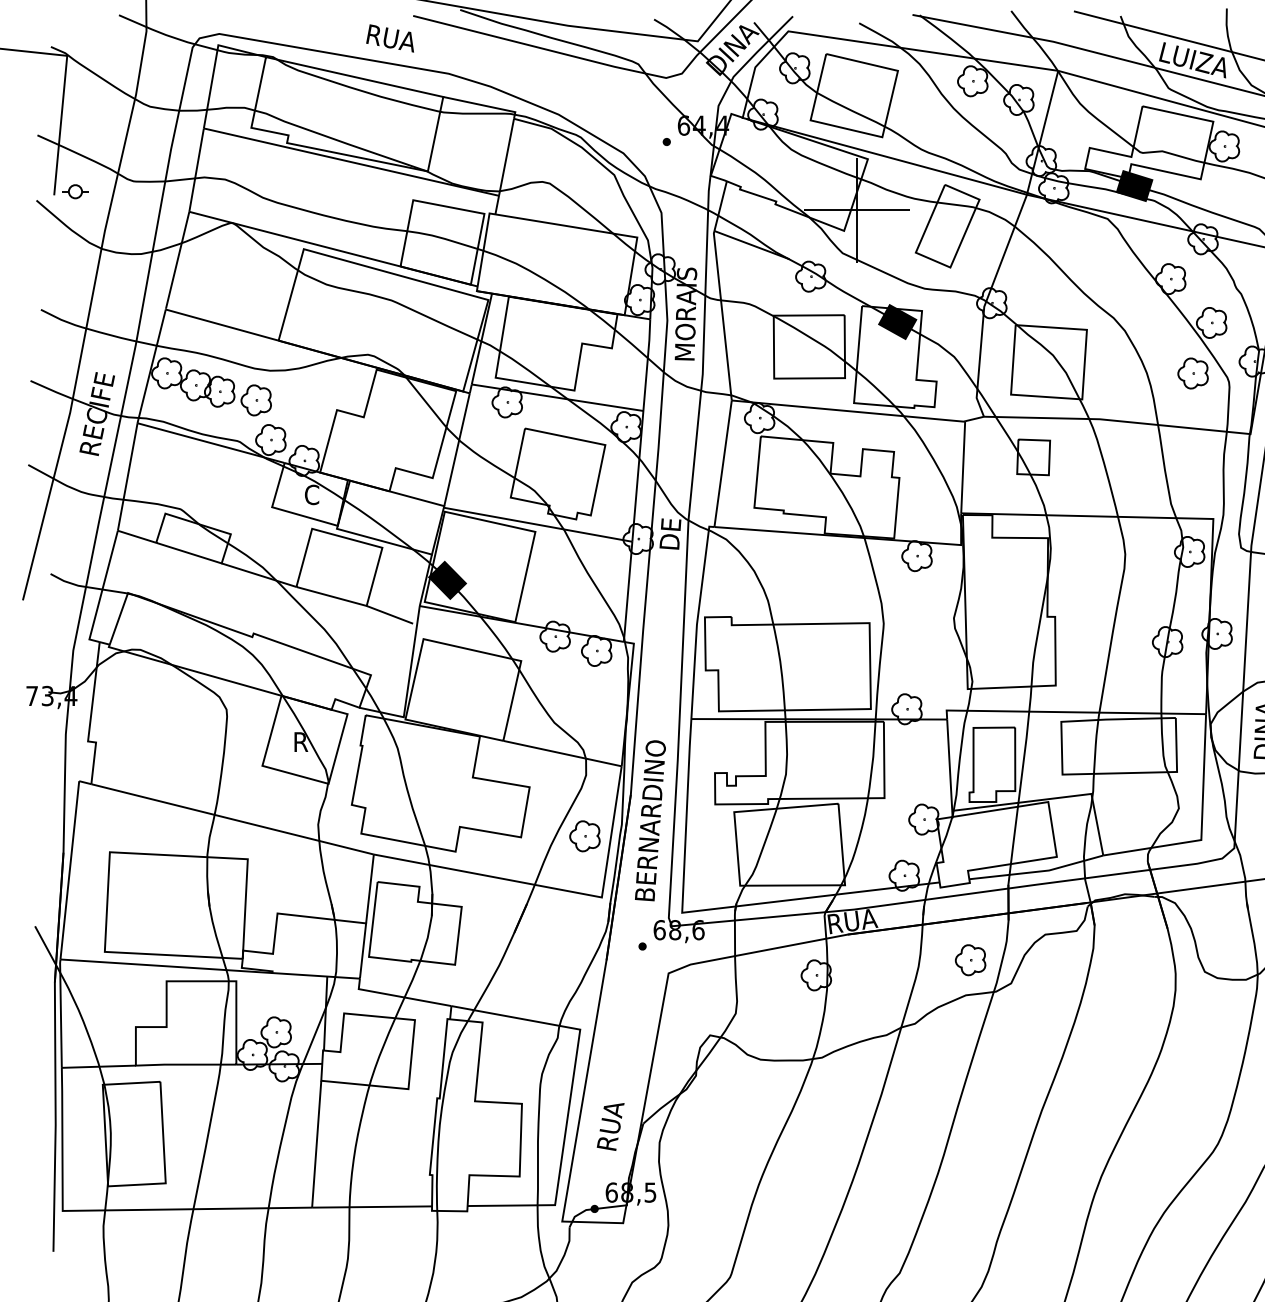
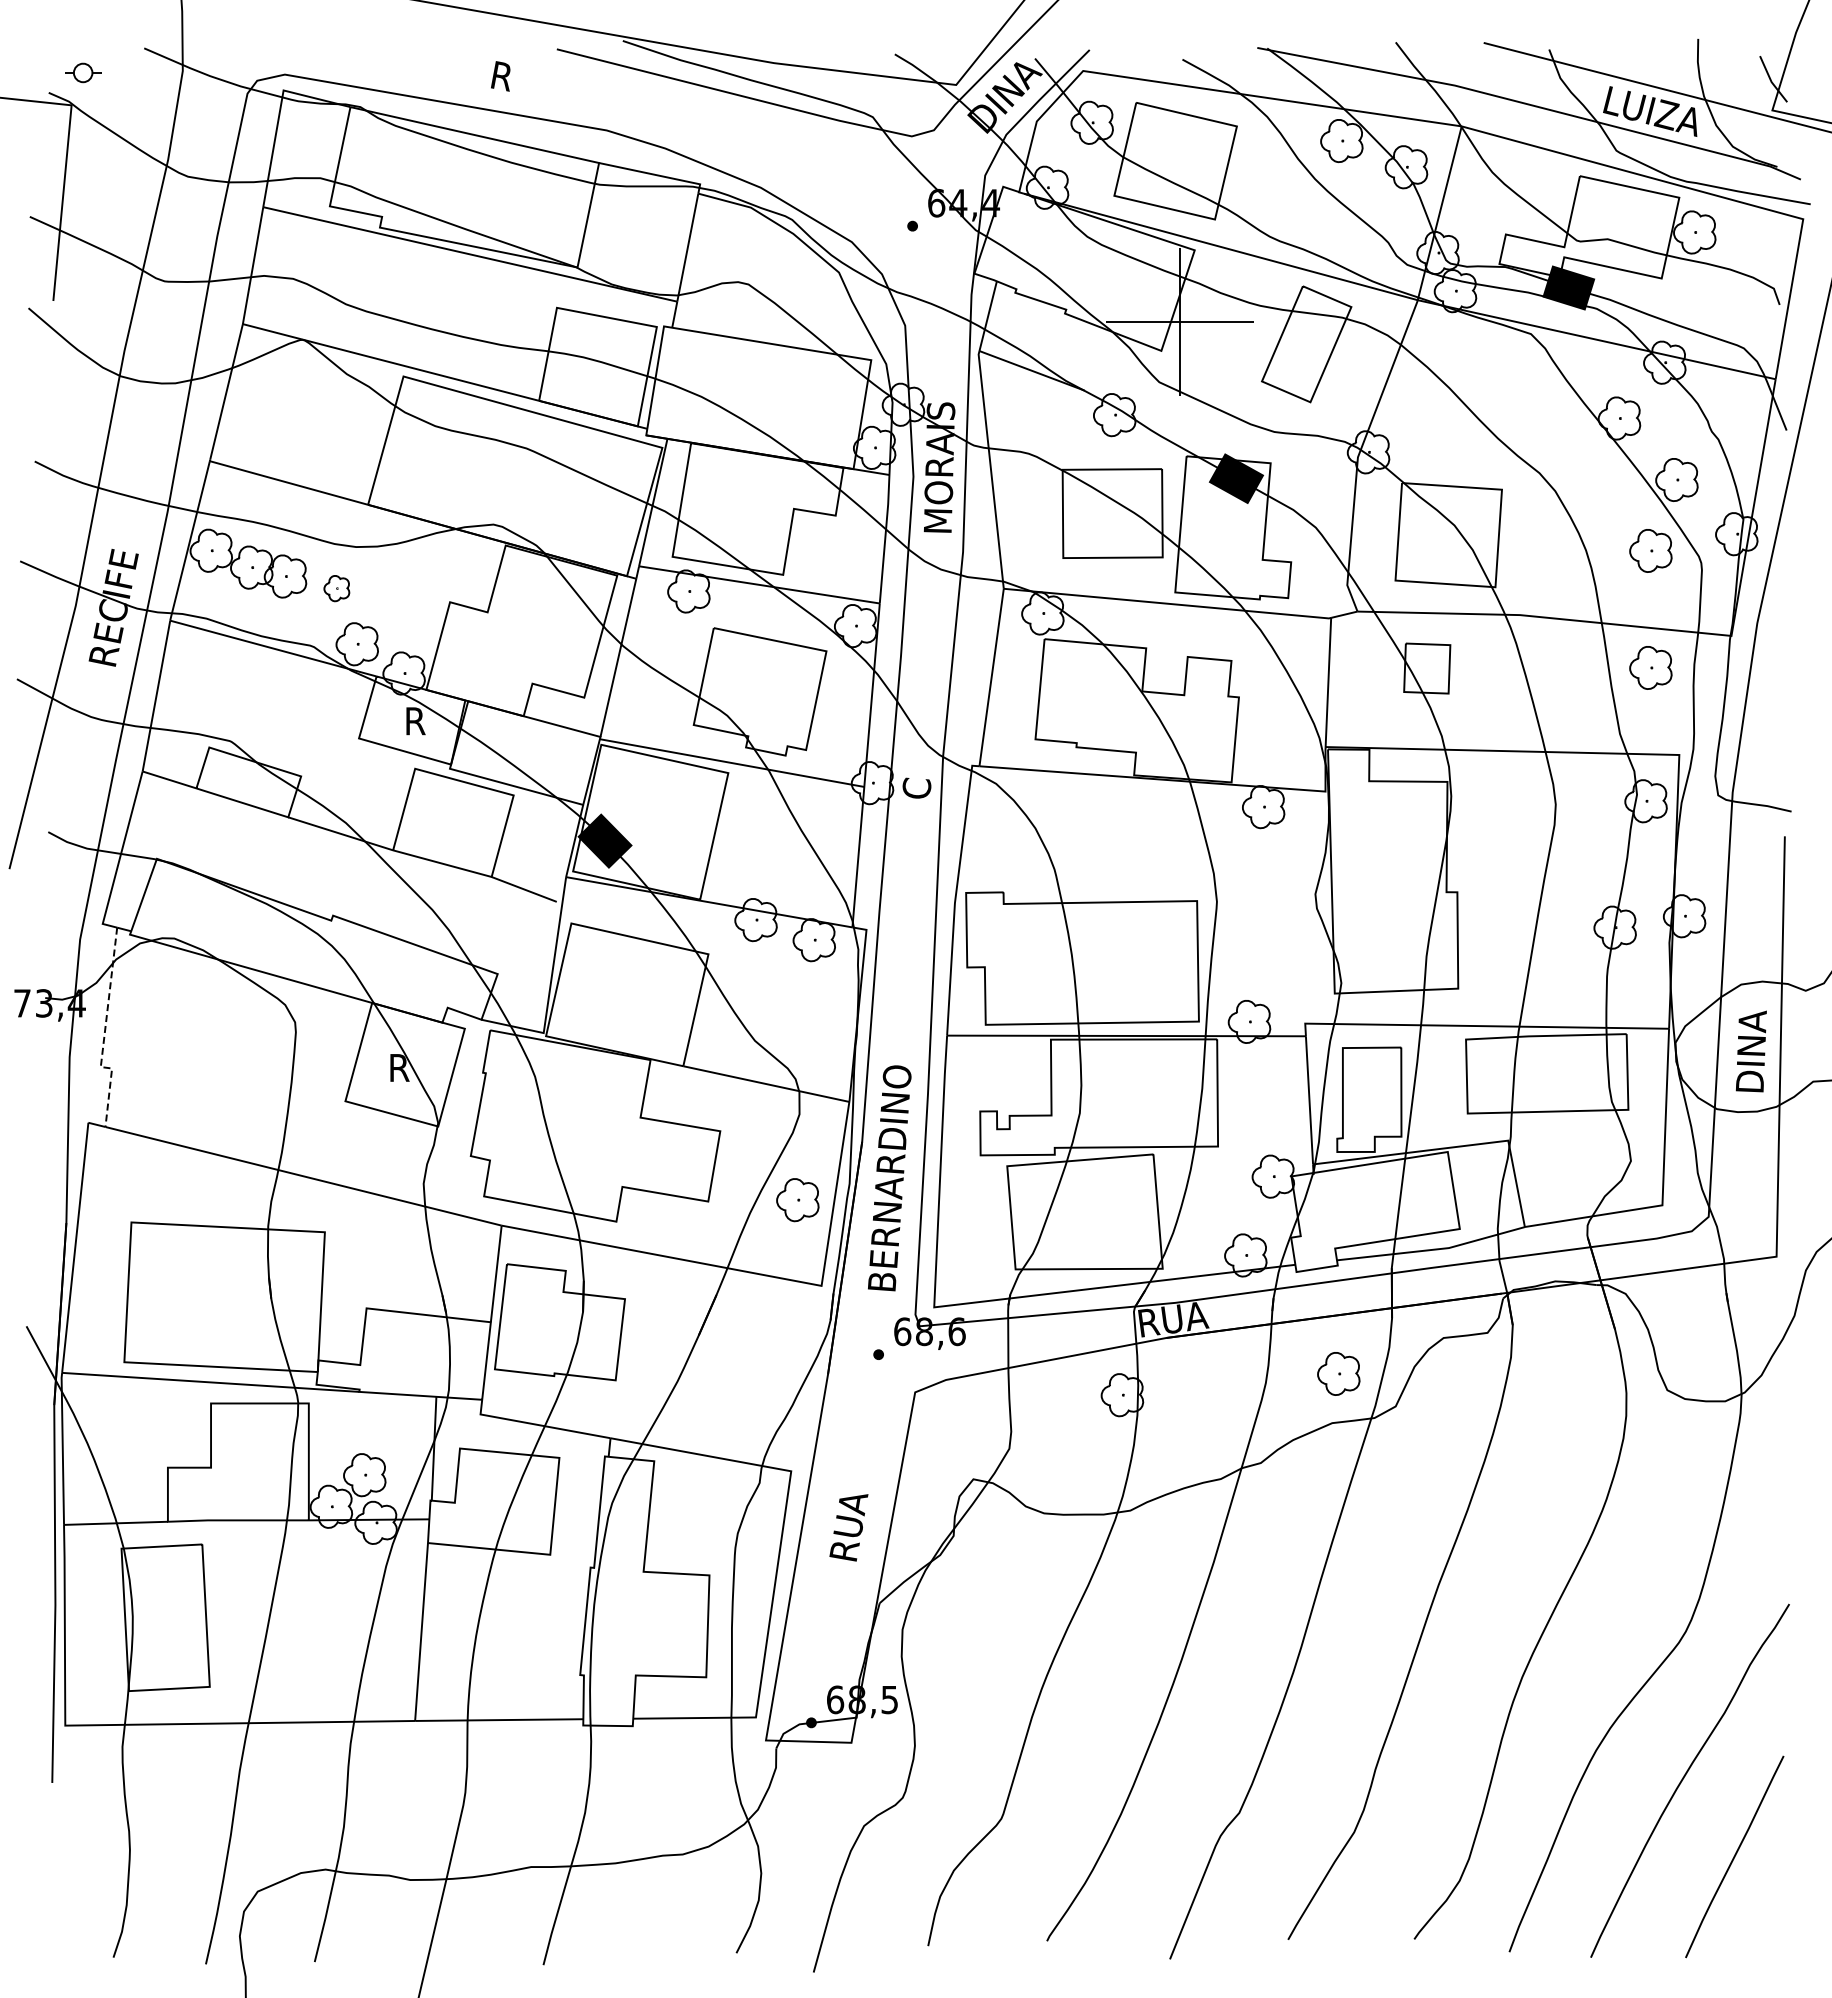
text: (398, 39) -> (536, 82), RUA -> R
part: (75, 191) -> (83, 72), moved
part: (256, 400) -> (336, 588), size x0.6
part: (1192, 456) -> (1650, 667), added
text: (312, 494) -> (415, 720), C -> R
text: (670, 534) -> (917, 776), DE -> C
line: (90, 717) -> (104, 1033), solid -> dashed
text: (610, 1126) -> (848, 1527), moved

